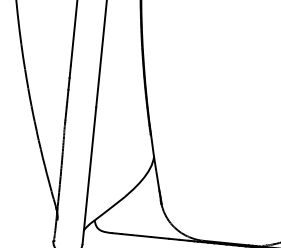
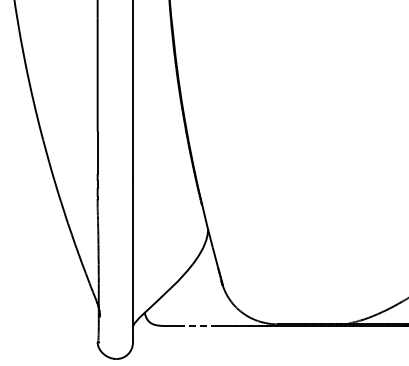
line: (136, 235) -> (196, 326), solid -> dashed

